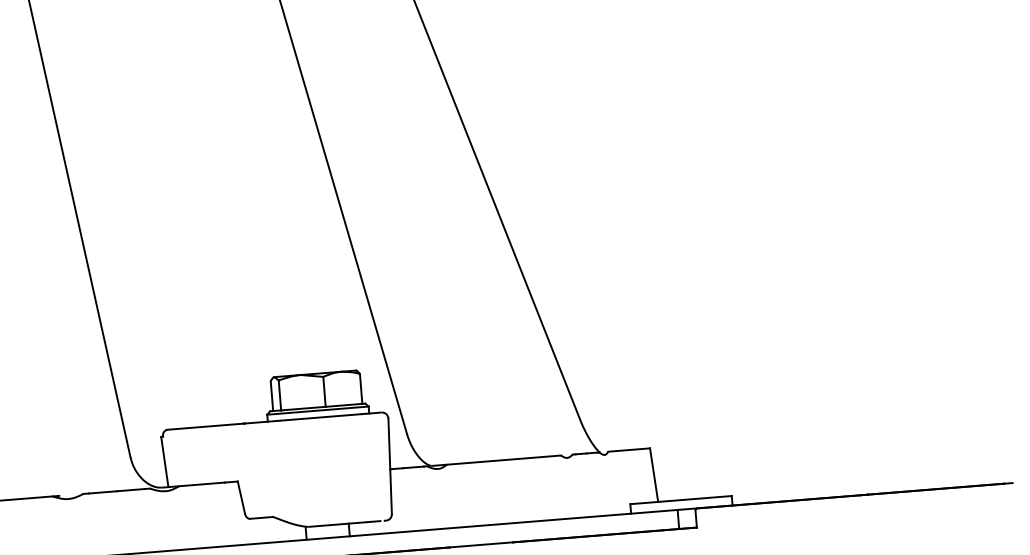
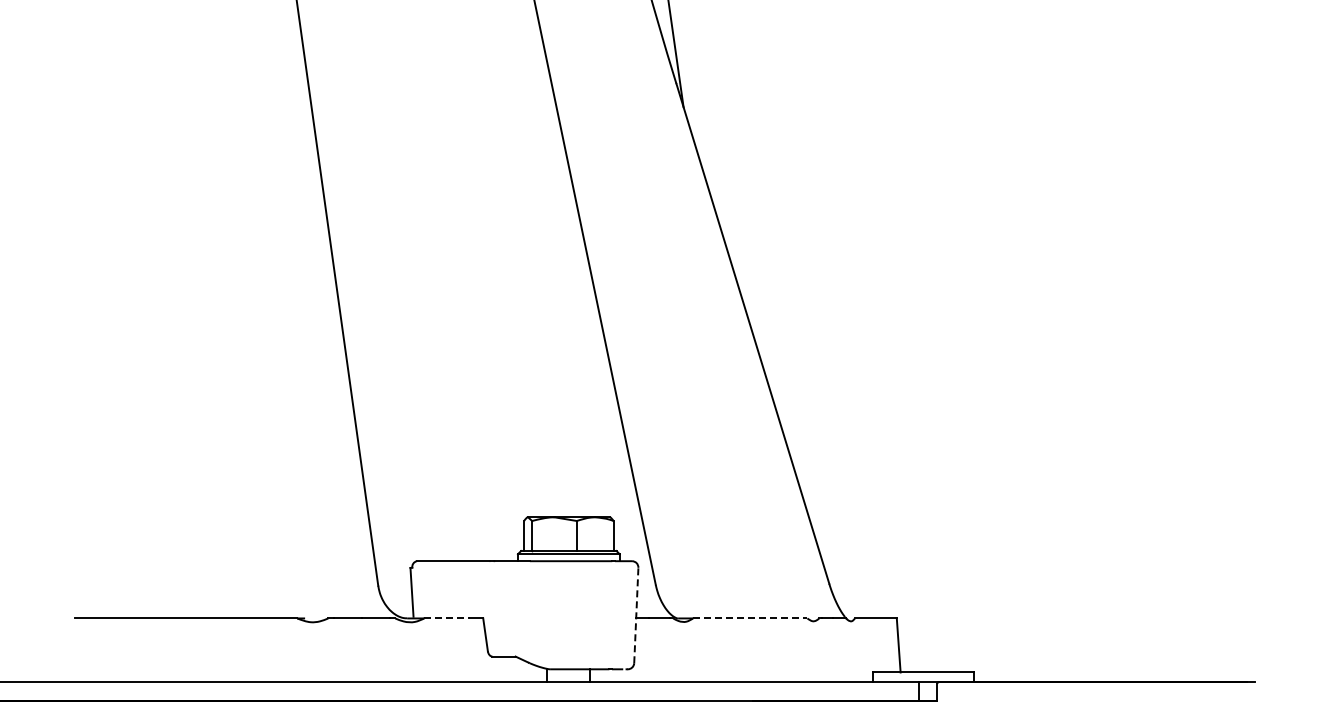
line: (504, 460) -> (750, 618), solid -> dashed
line: (390, 466) -> (636, 615), solid -> dashed
line: (202, 484) -> (447, 618), solid -> dashed

